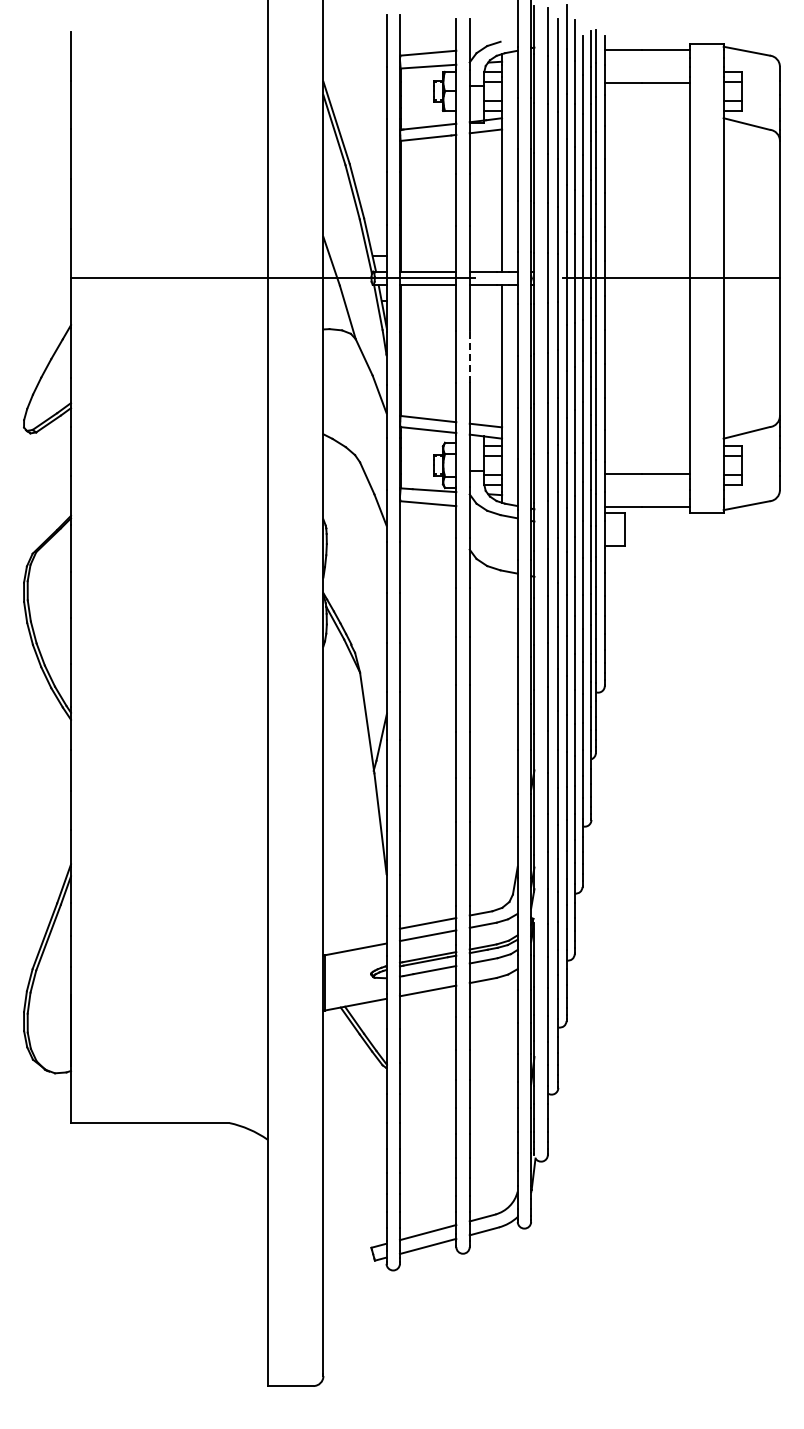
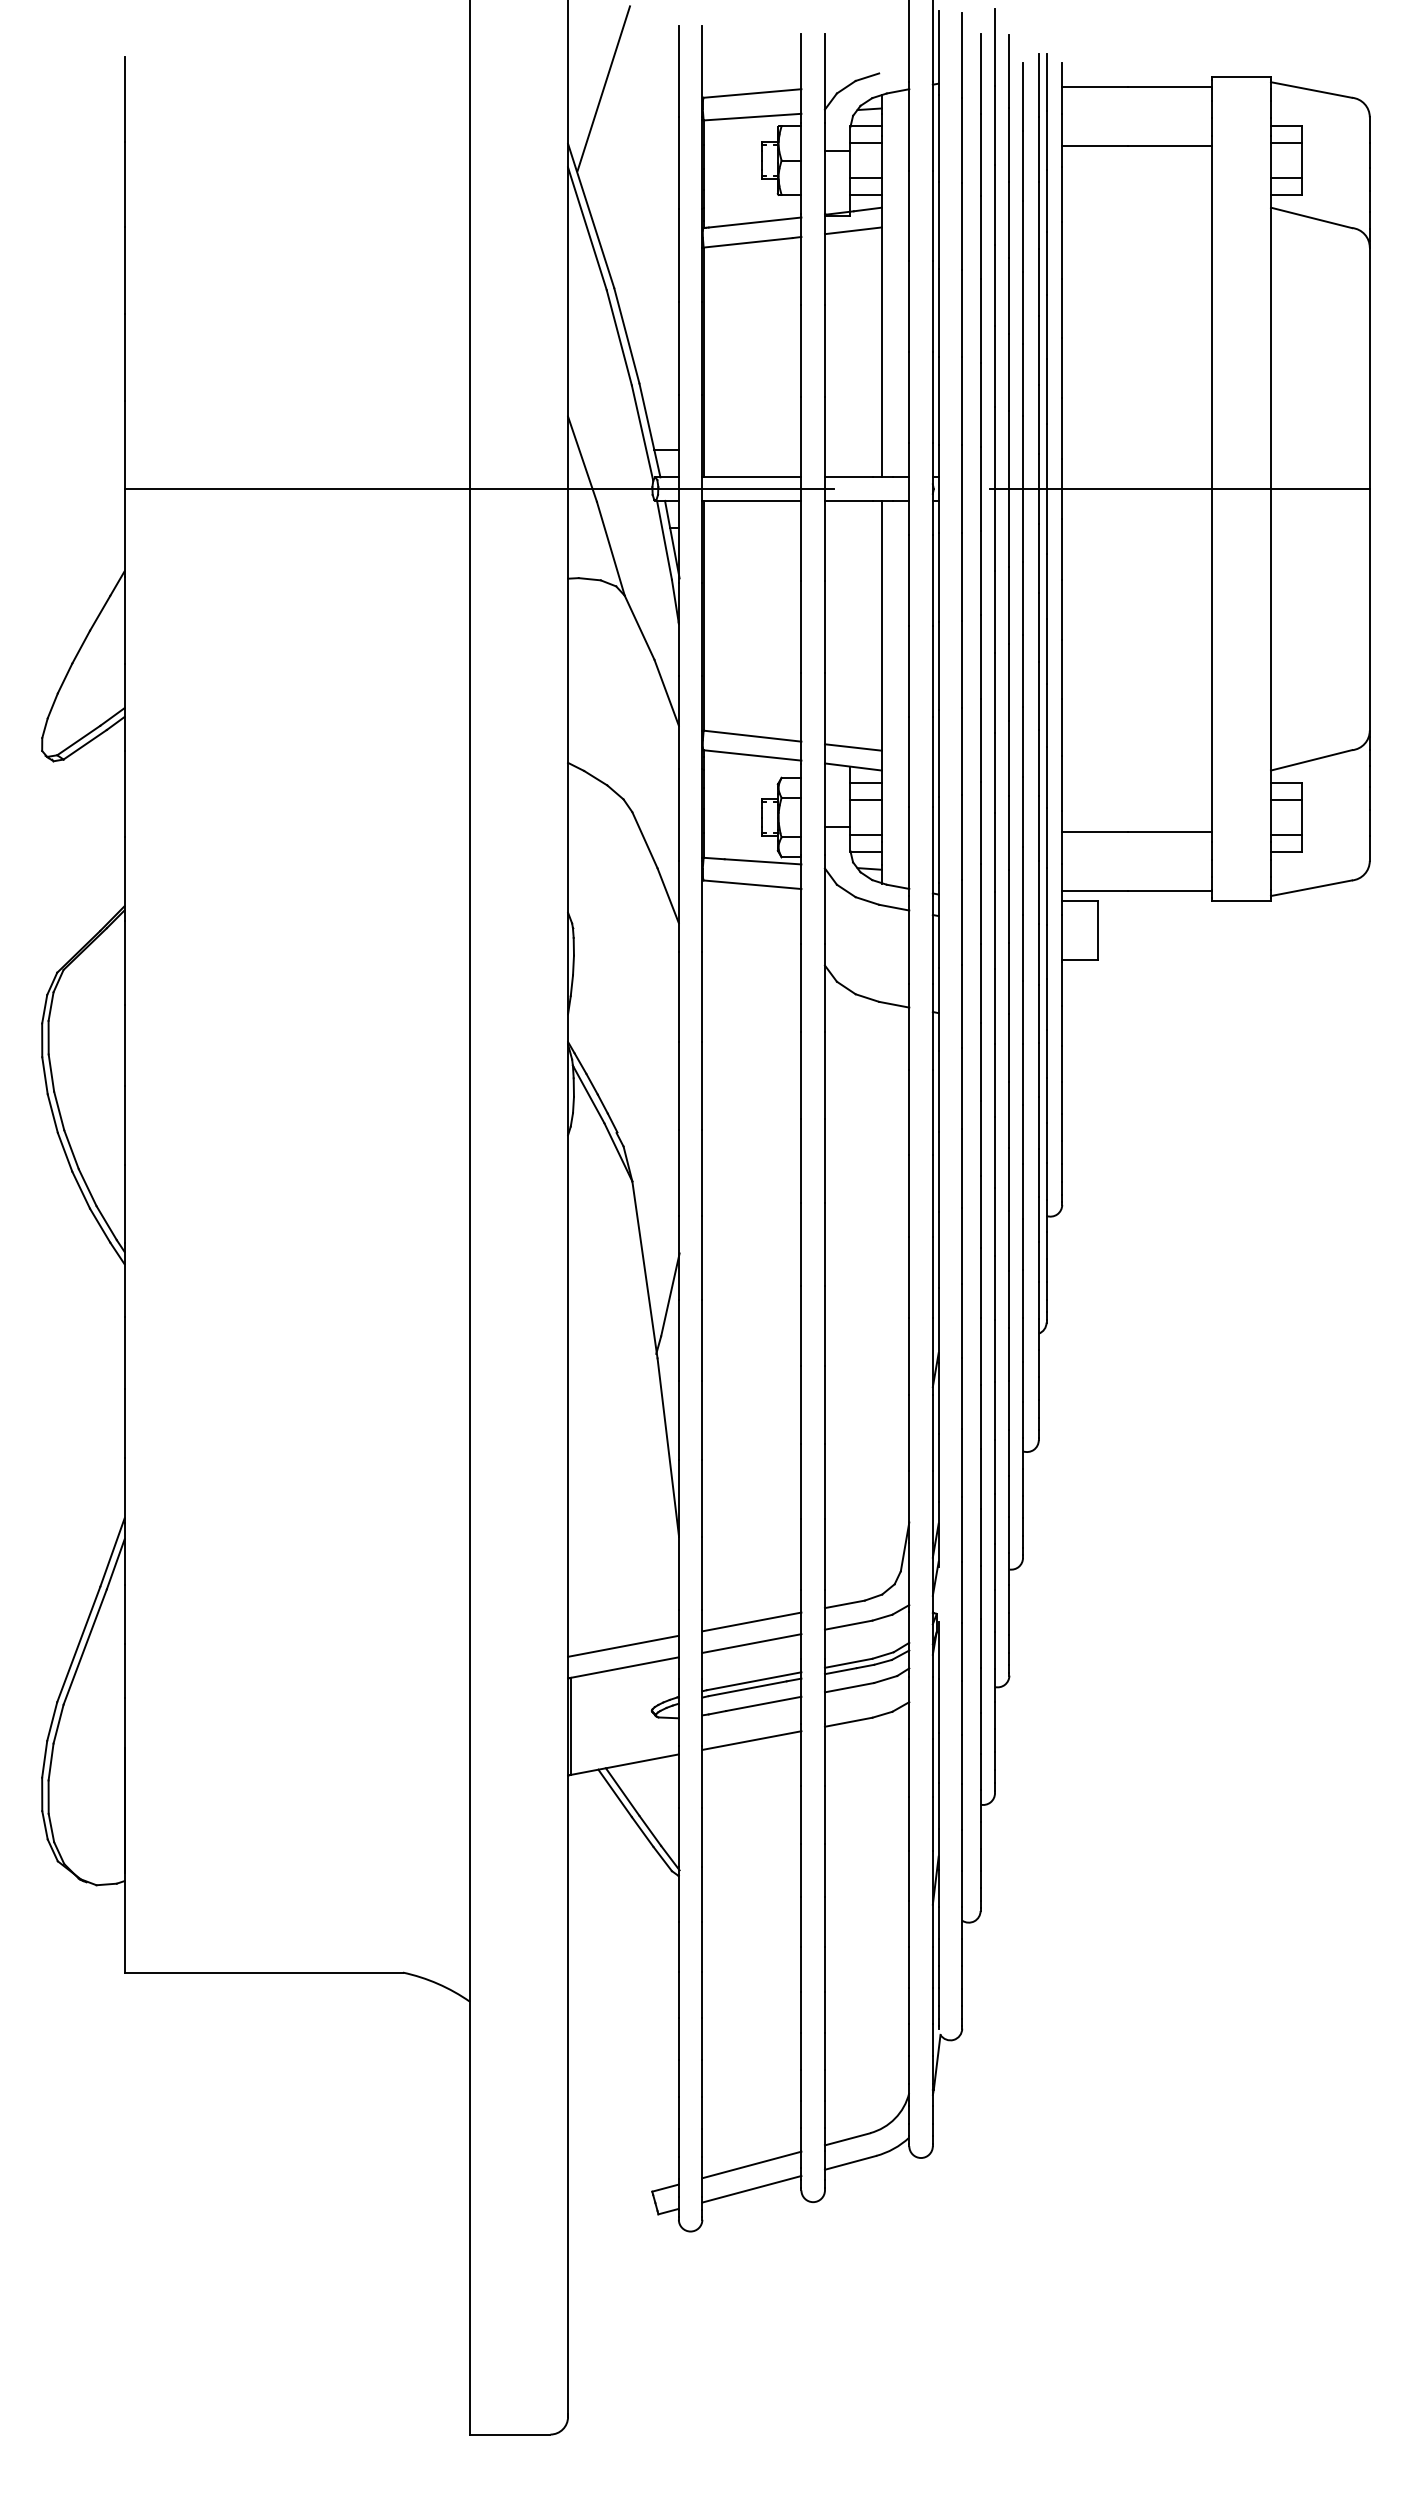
line: (343, 50) -> (603, 88), added
line: (469, 356) -> (824, 626), dashed -> solid
line: (354, 937) -> (622, 1646), added

